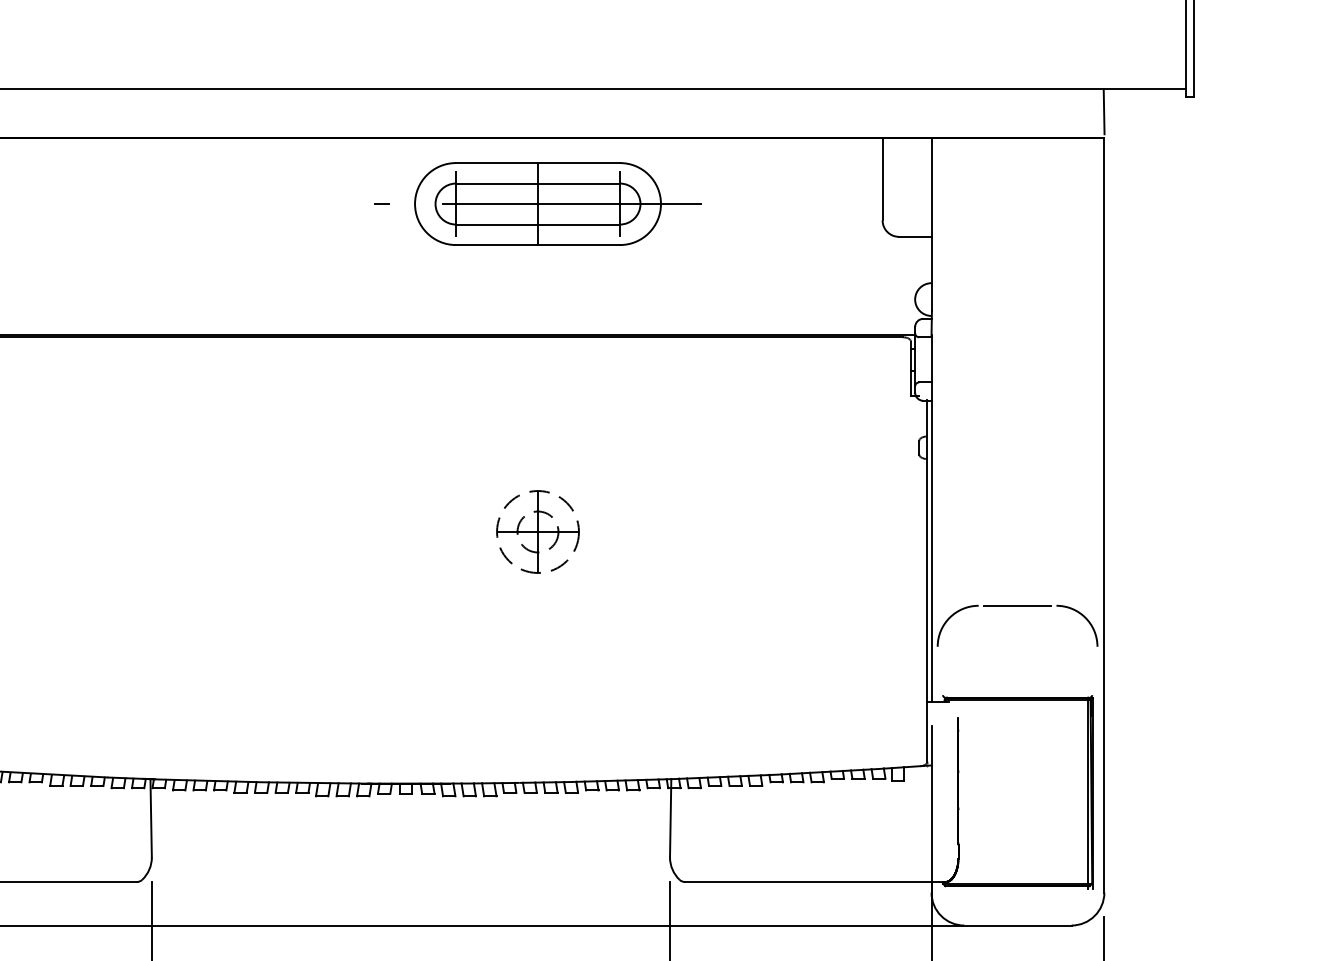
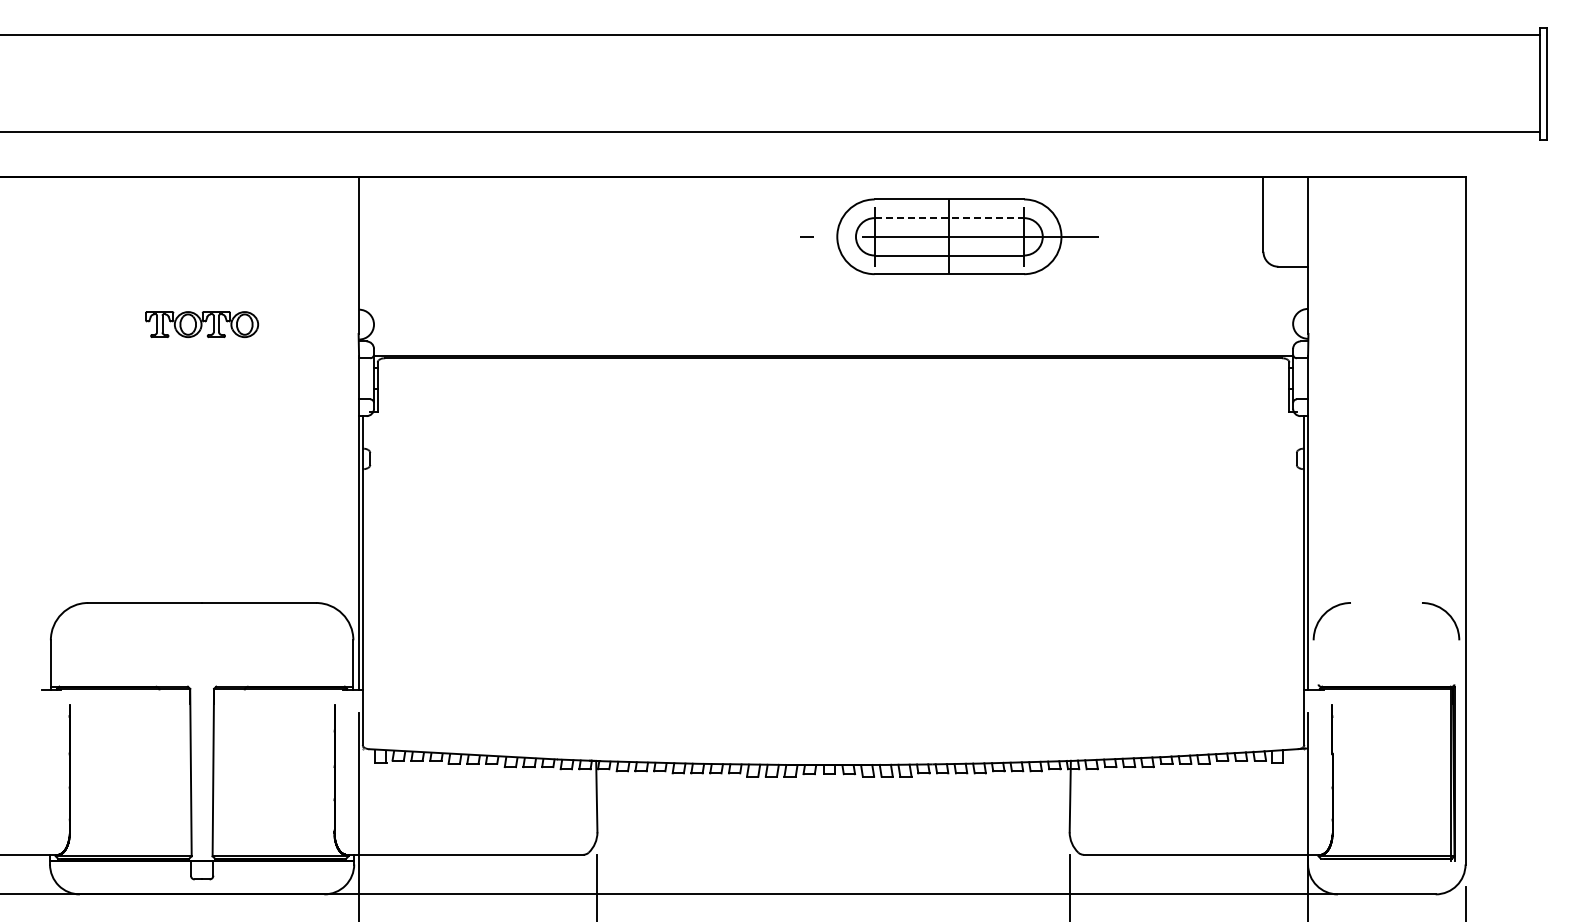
line: (1103, 111) -> (1464, 152), removed
line: (538, 183) -> (949, 218), solid -> dashed
part: (538, 531) -> (949, 535), removed
line: (1017, 605) -> (1386, 602), removed

